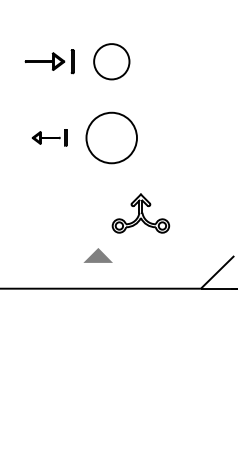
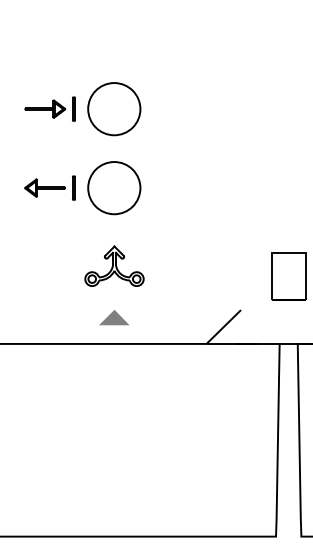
part: (111, 61) -> (114, 109), size x1.43
part: (49, 137) -> (49, 187), size x1.43
part: (140, 212) -> (114, 265), moved
part: (97, 255) -> (113, 317), moved

